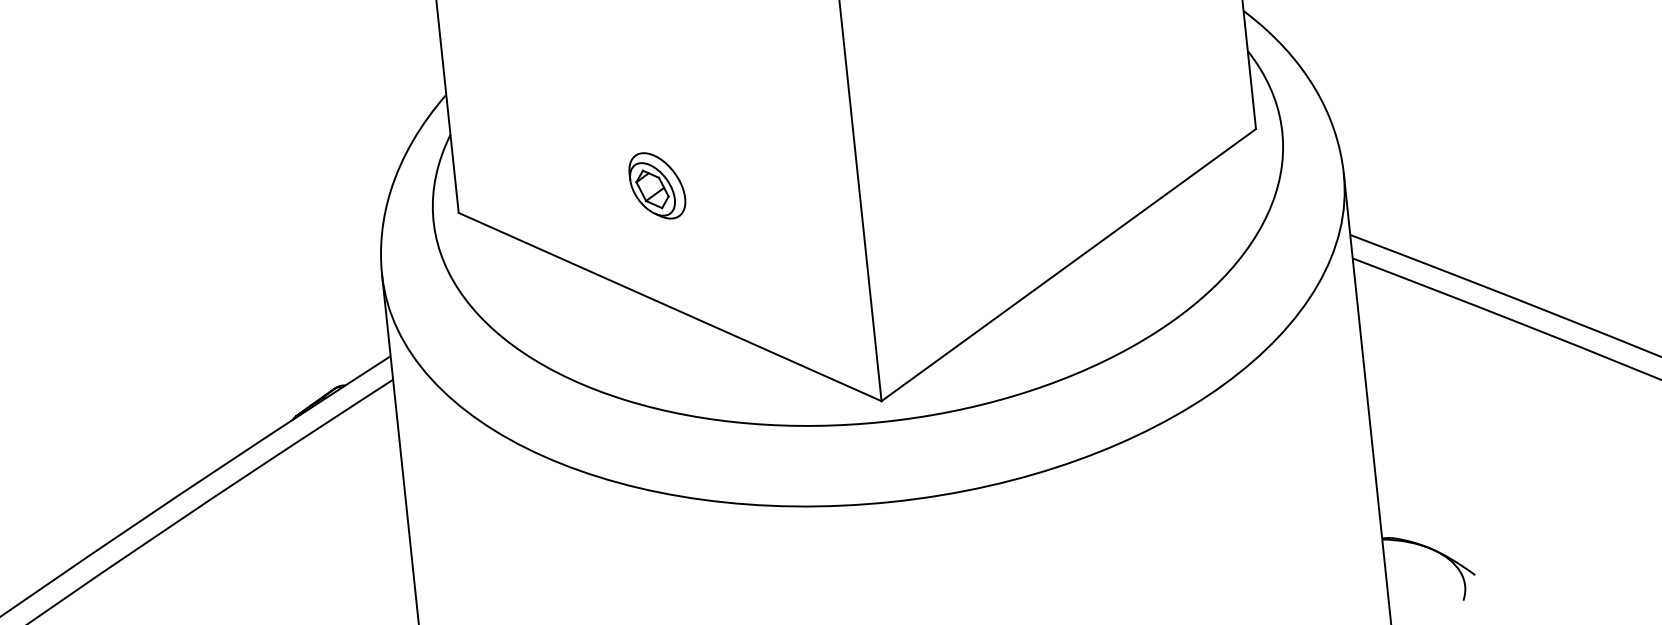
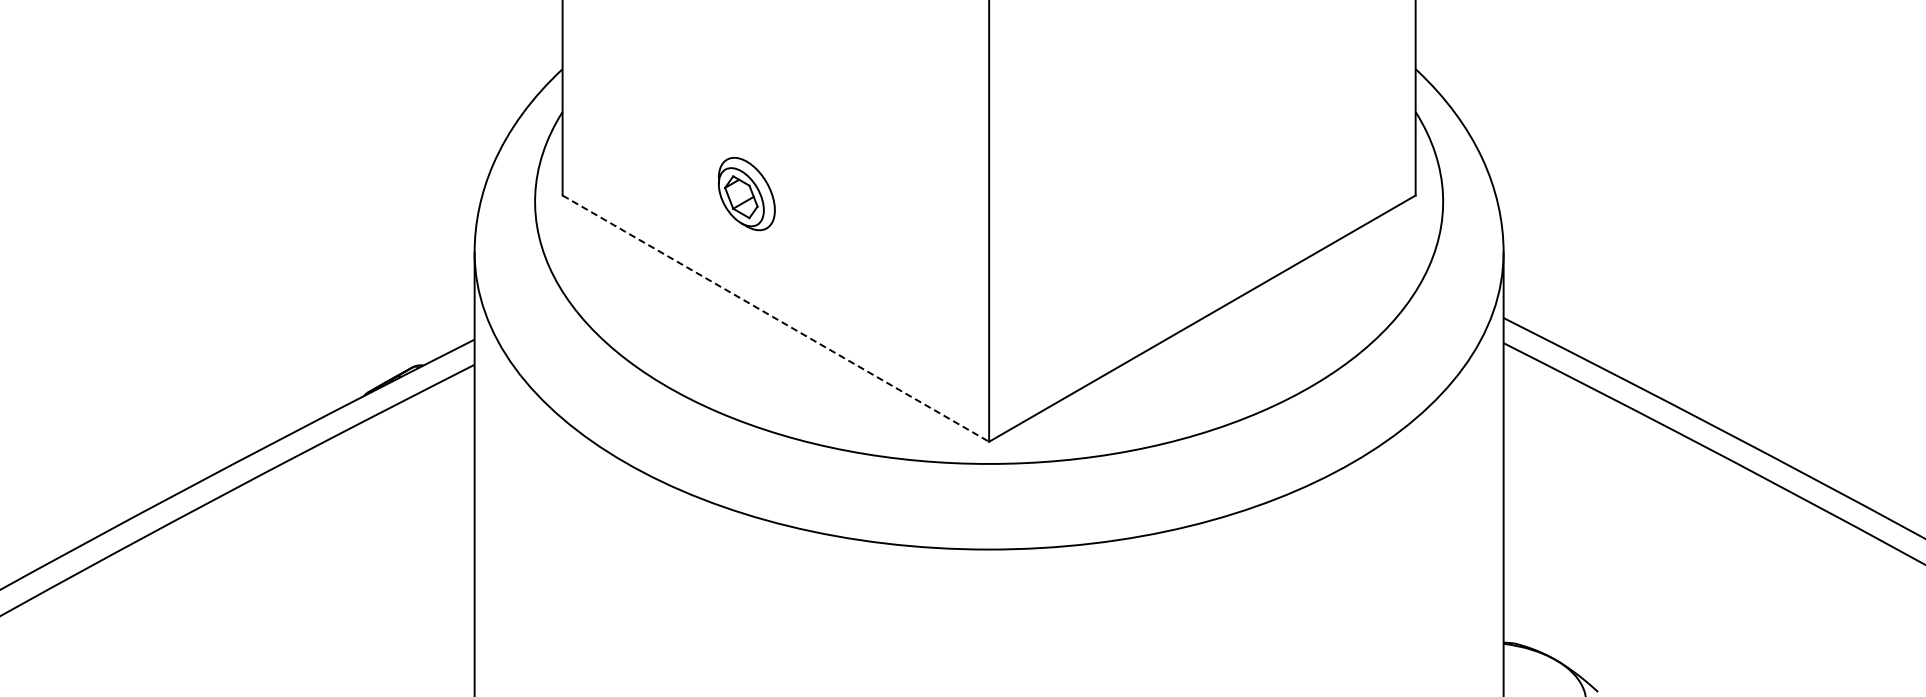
part: (656, 185) -> (746, 193), moved
line: (670, 306) -> (776, 318), solid -> dashed

